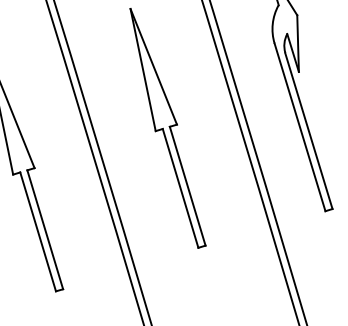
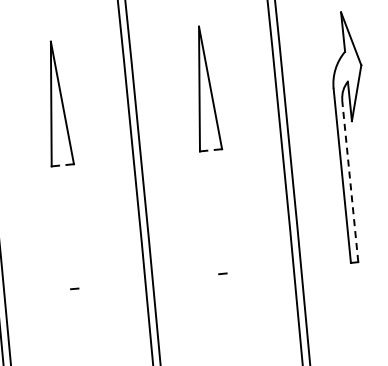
line: (309, 131) -> (350, 181), solid -> dashed
line: (187, 186) -> (220, 211), removed
line: (180, 188) -> (213, 212), removed
line: (45, 229) -> (72, 226), removed
line: (38, 231) -> (65, 227), removed

